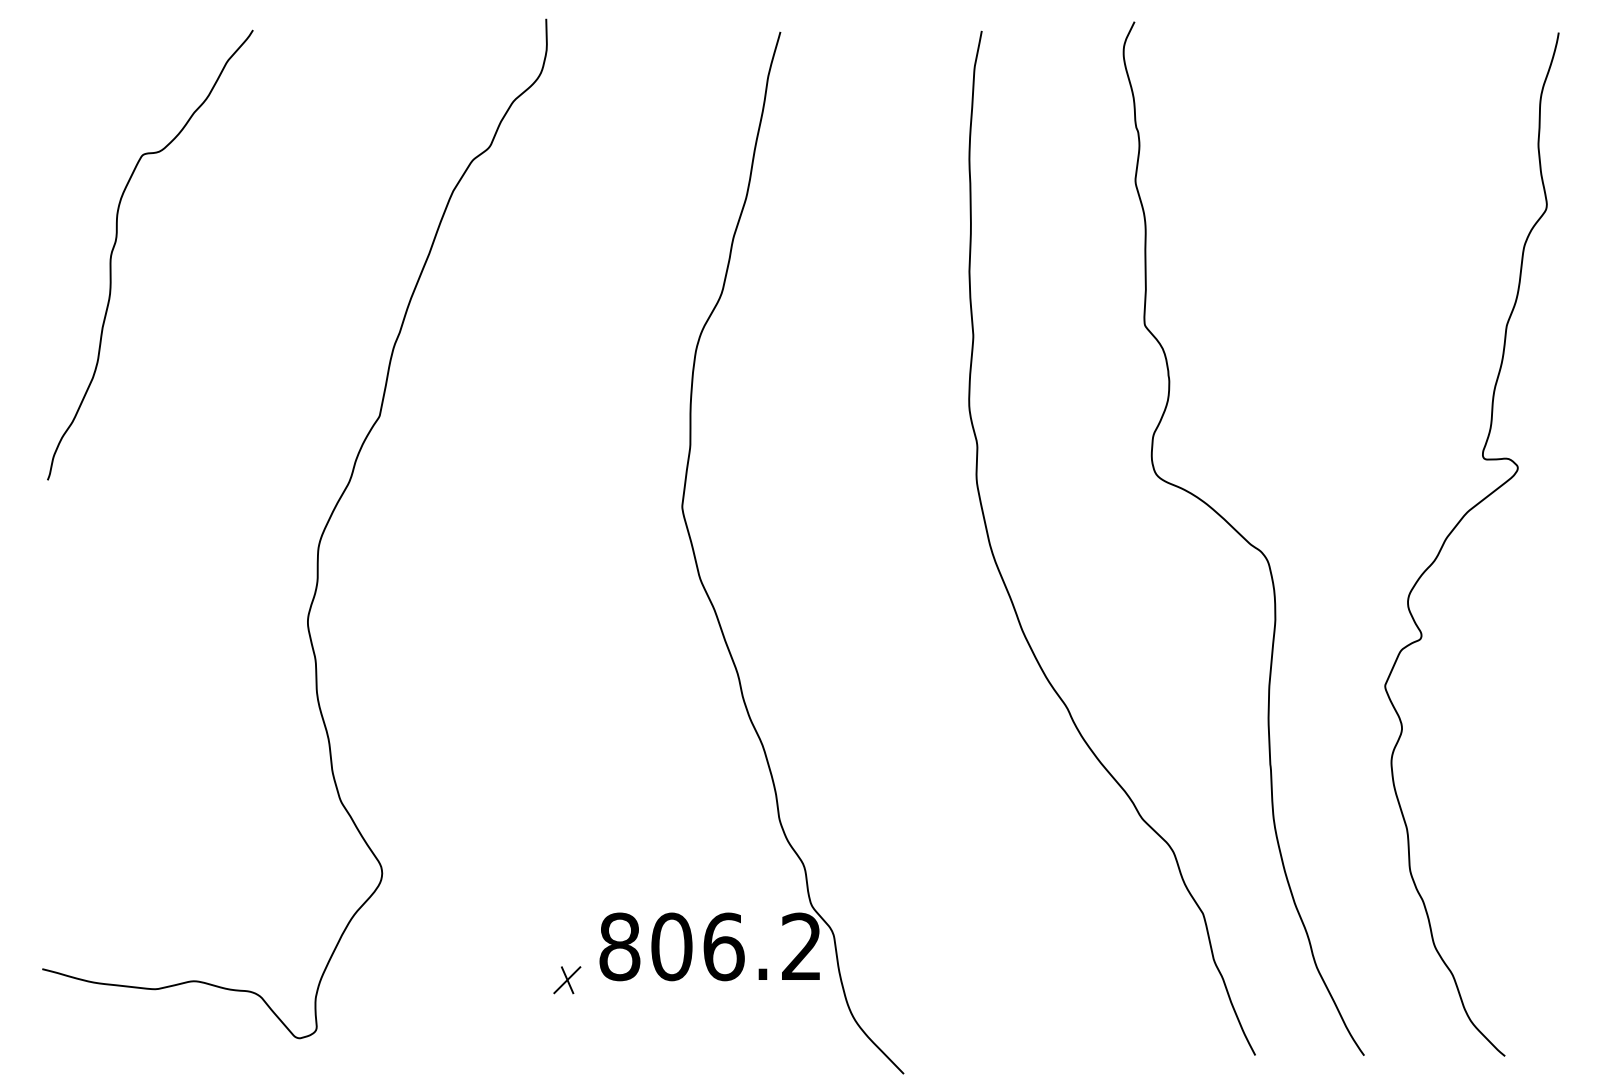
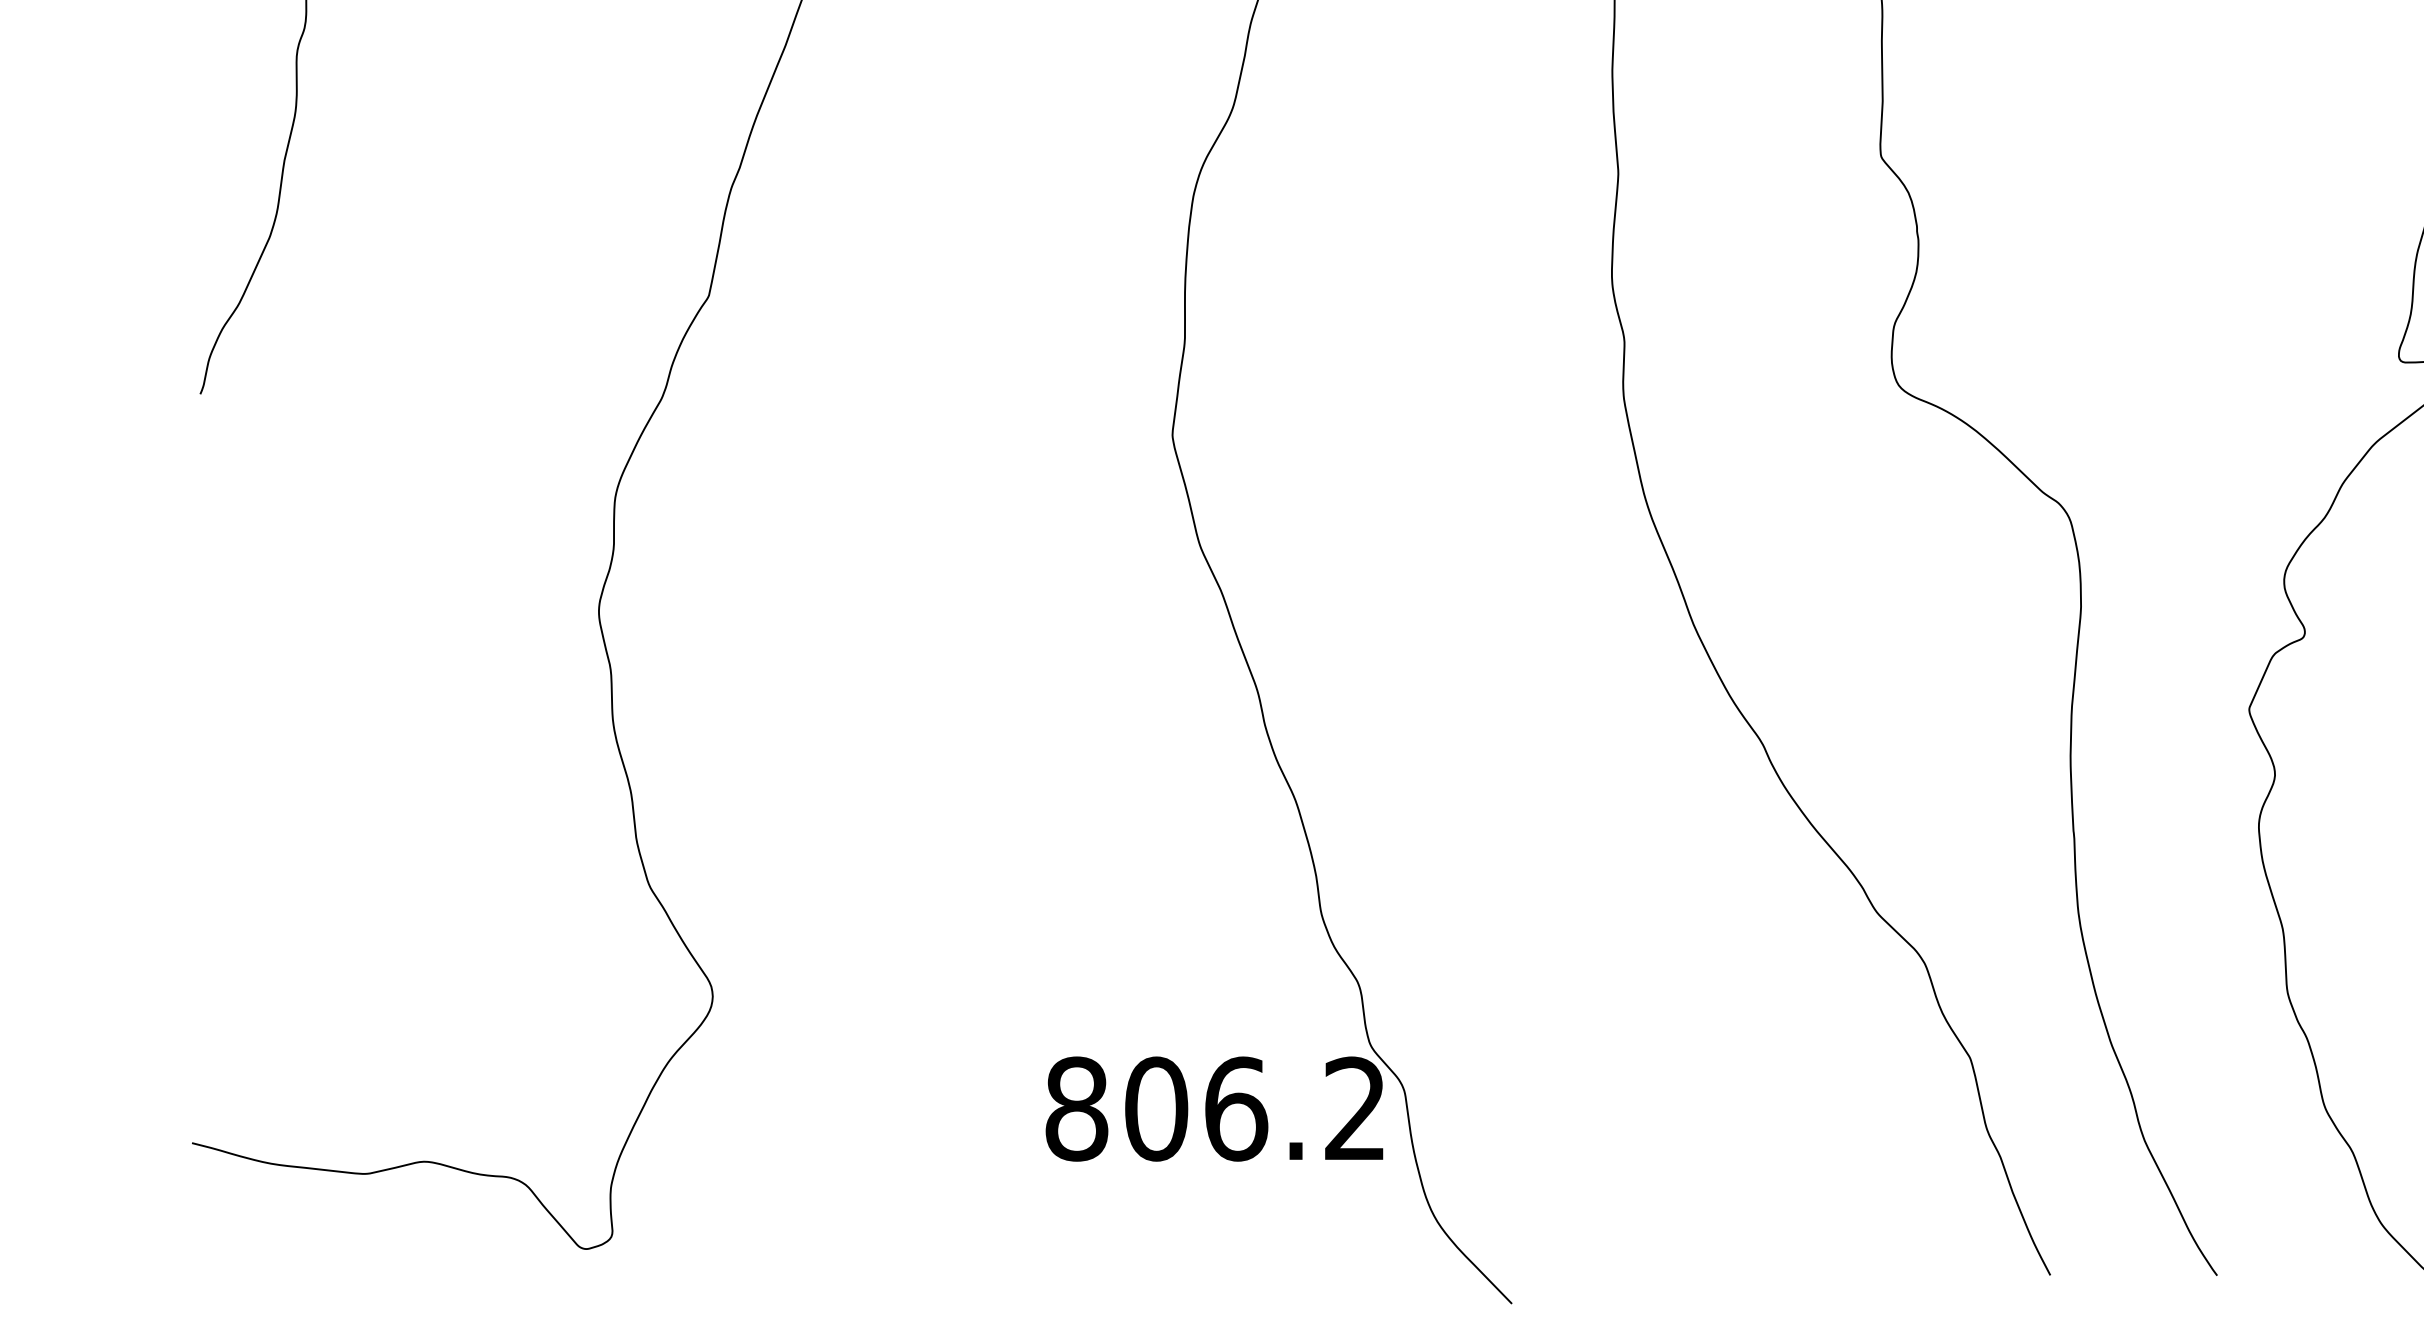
part: (567, 980) -> (996, 1160), removed

